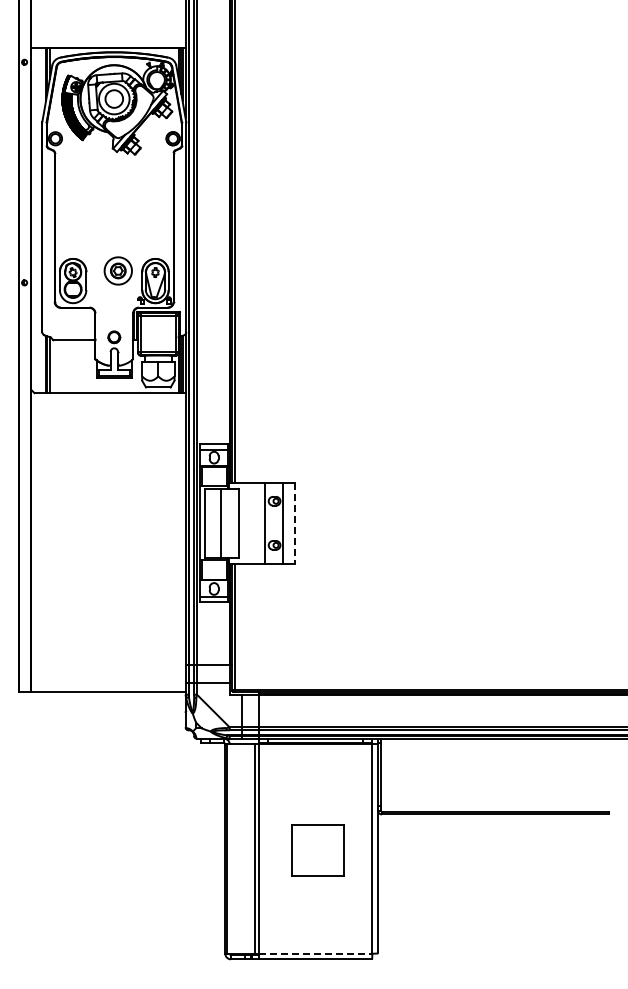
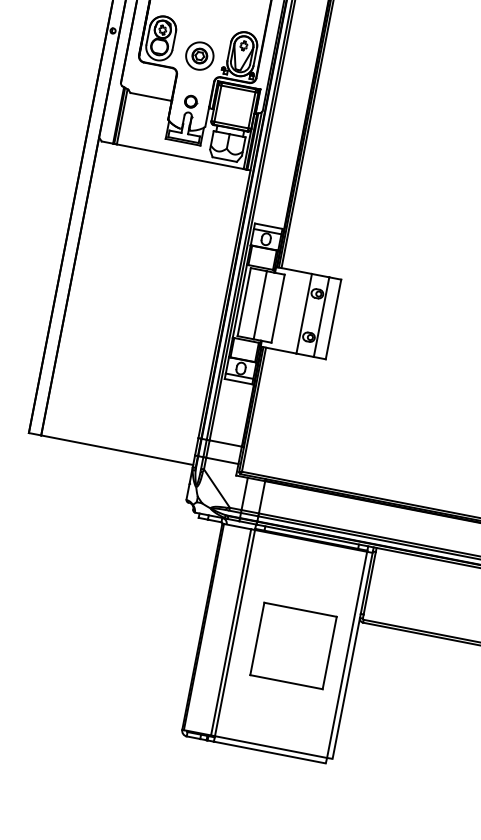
part: (117, 270) -> (199, 55), moved
line: (295, 523) -> (333, 319), dashed -> solid
part: (317, 850) -> (292, 645), size x1.43
line: (315, 953) -> (271, 746), dashed -> solid

